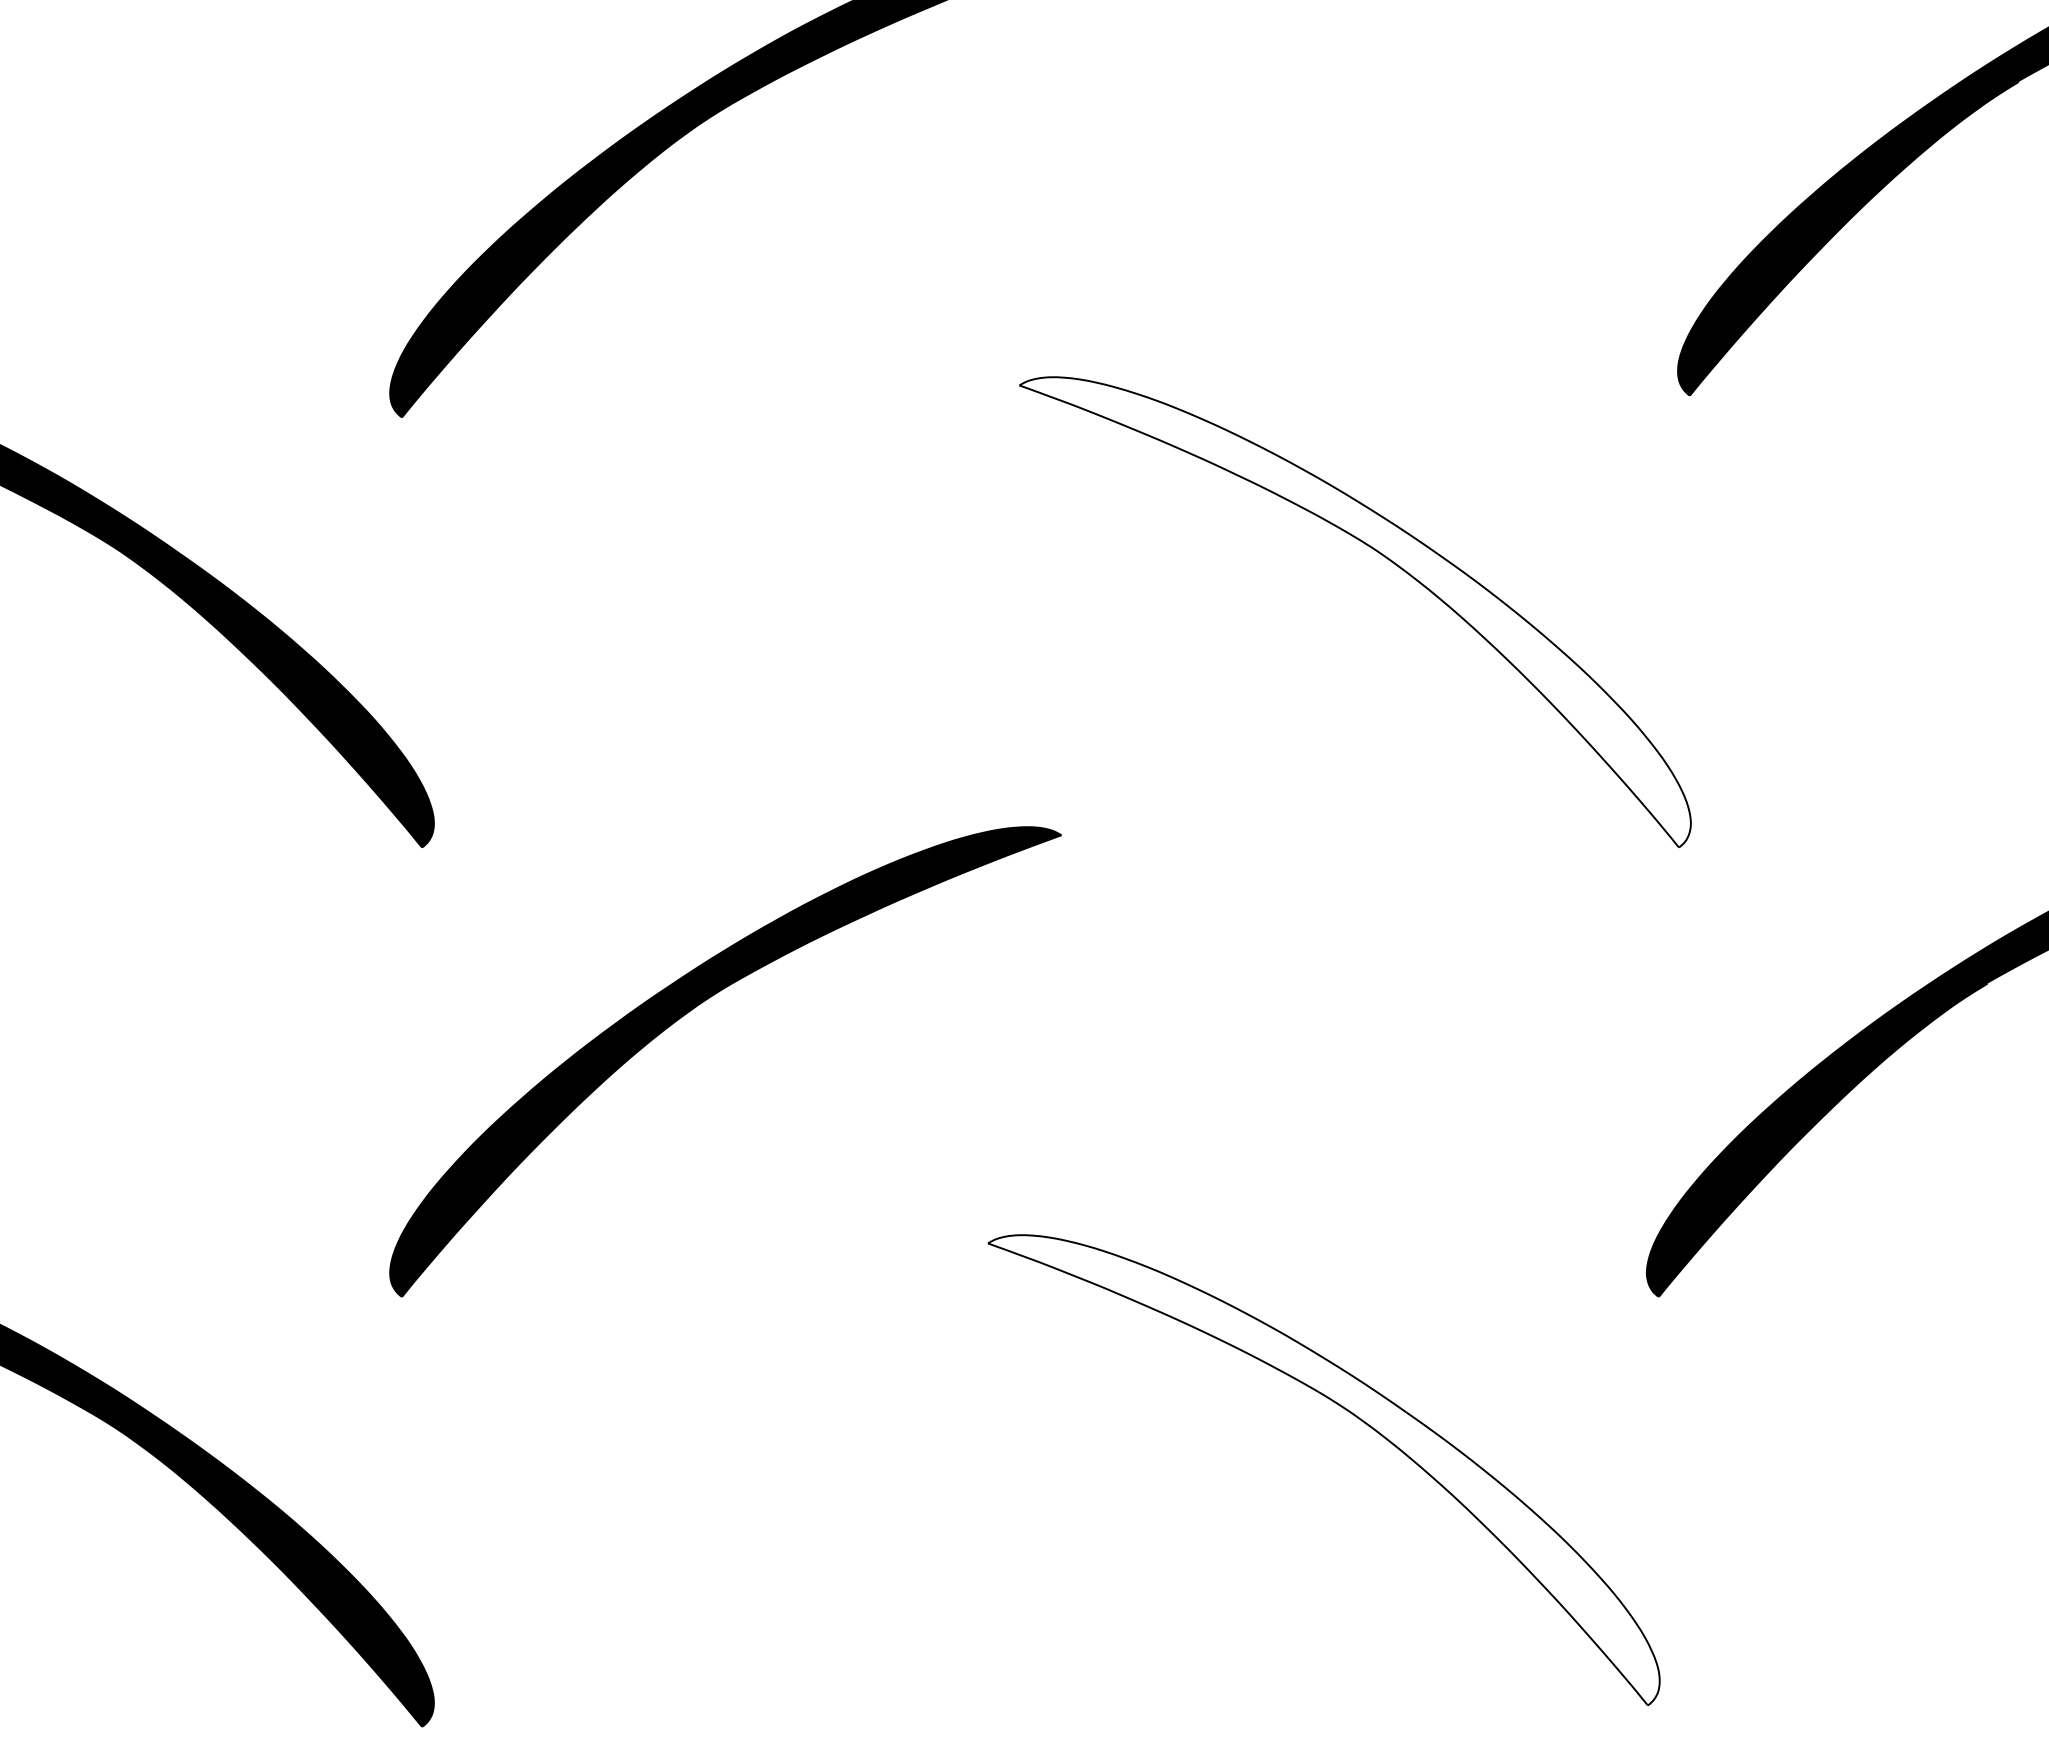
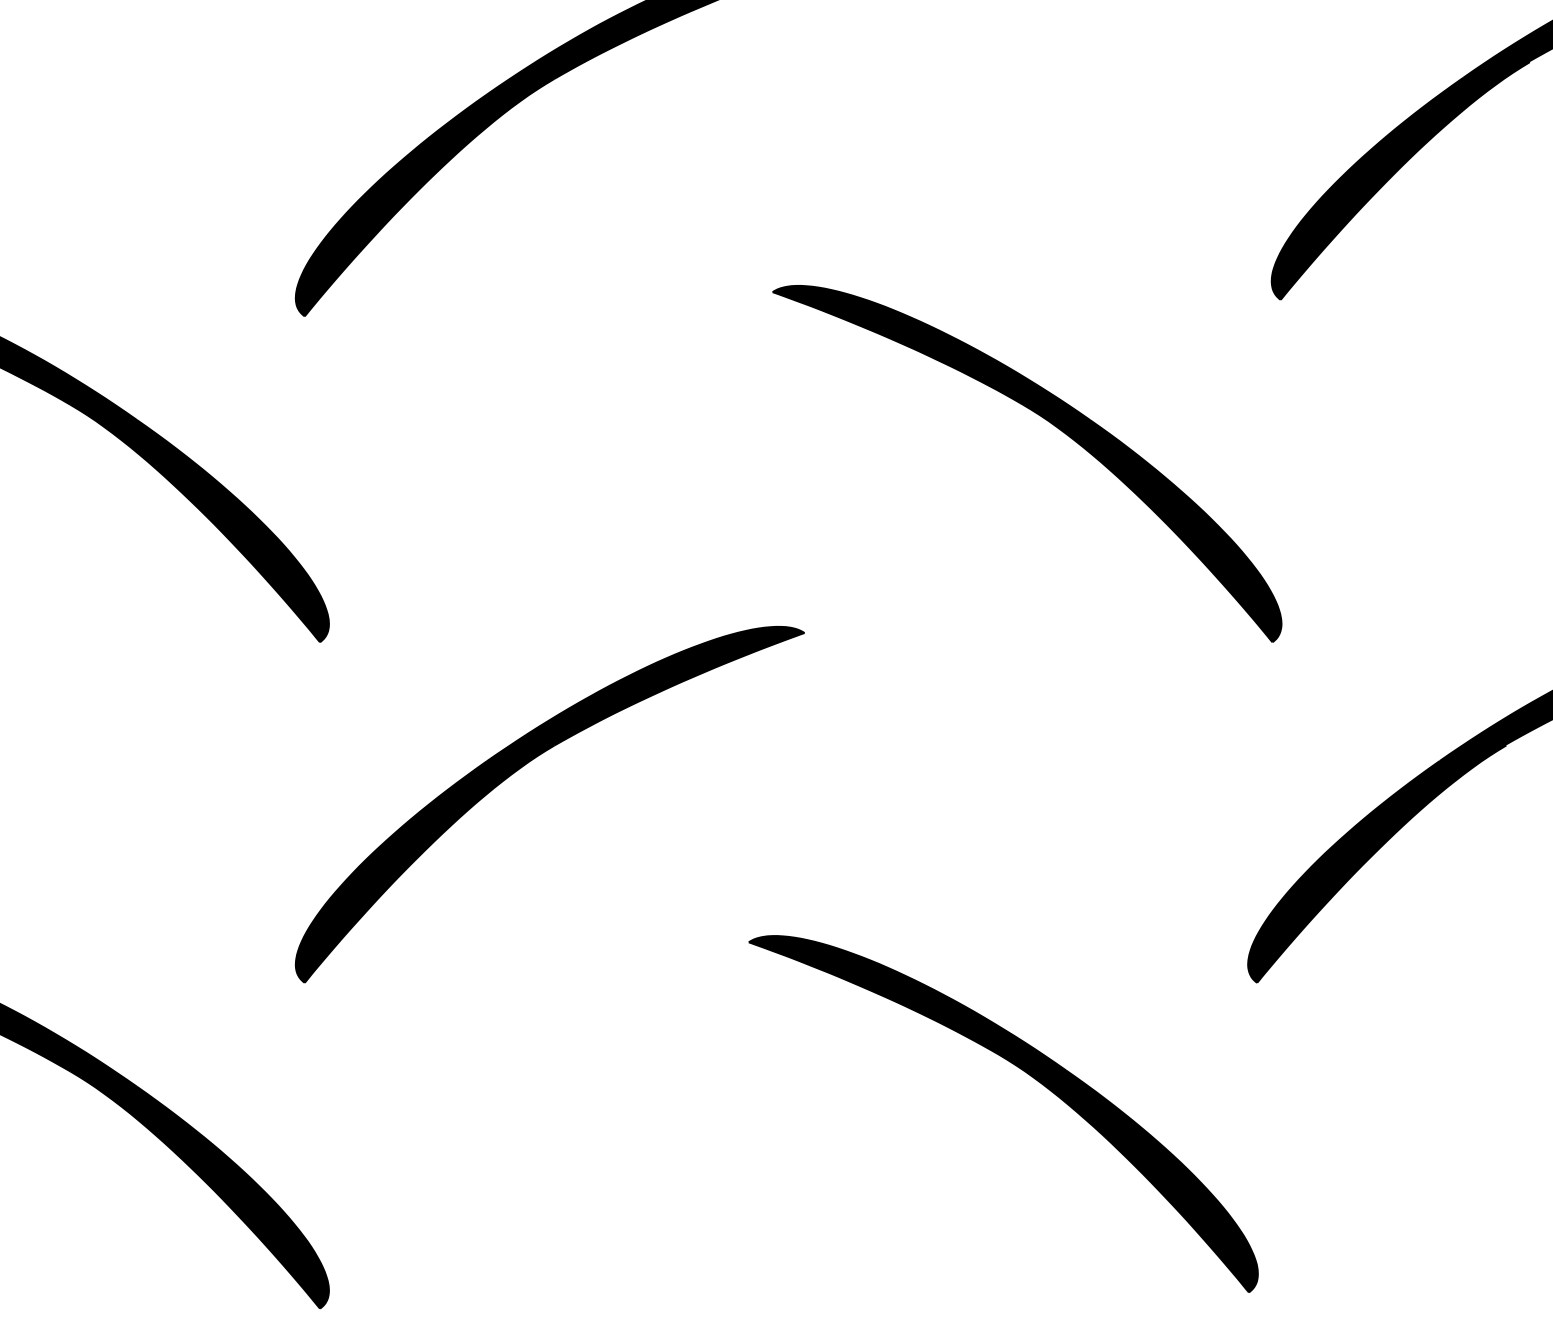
fill: (1354, 612) -> (1026, 464), added
fill: (1323, 1470) -> (1003, 1114), added

